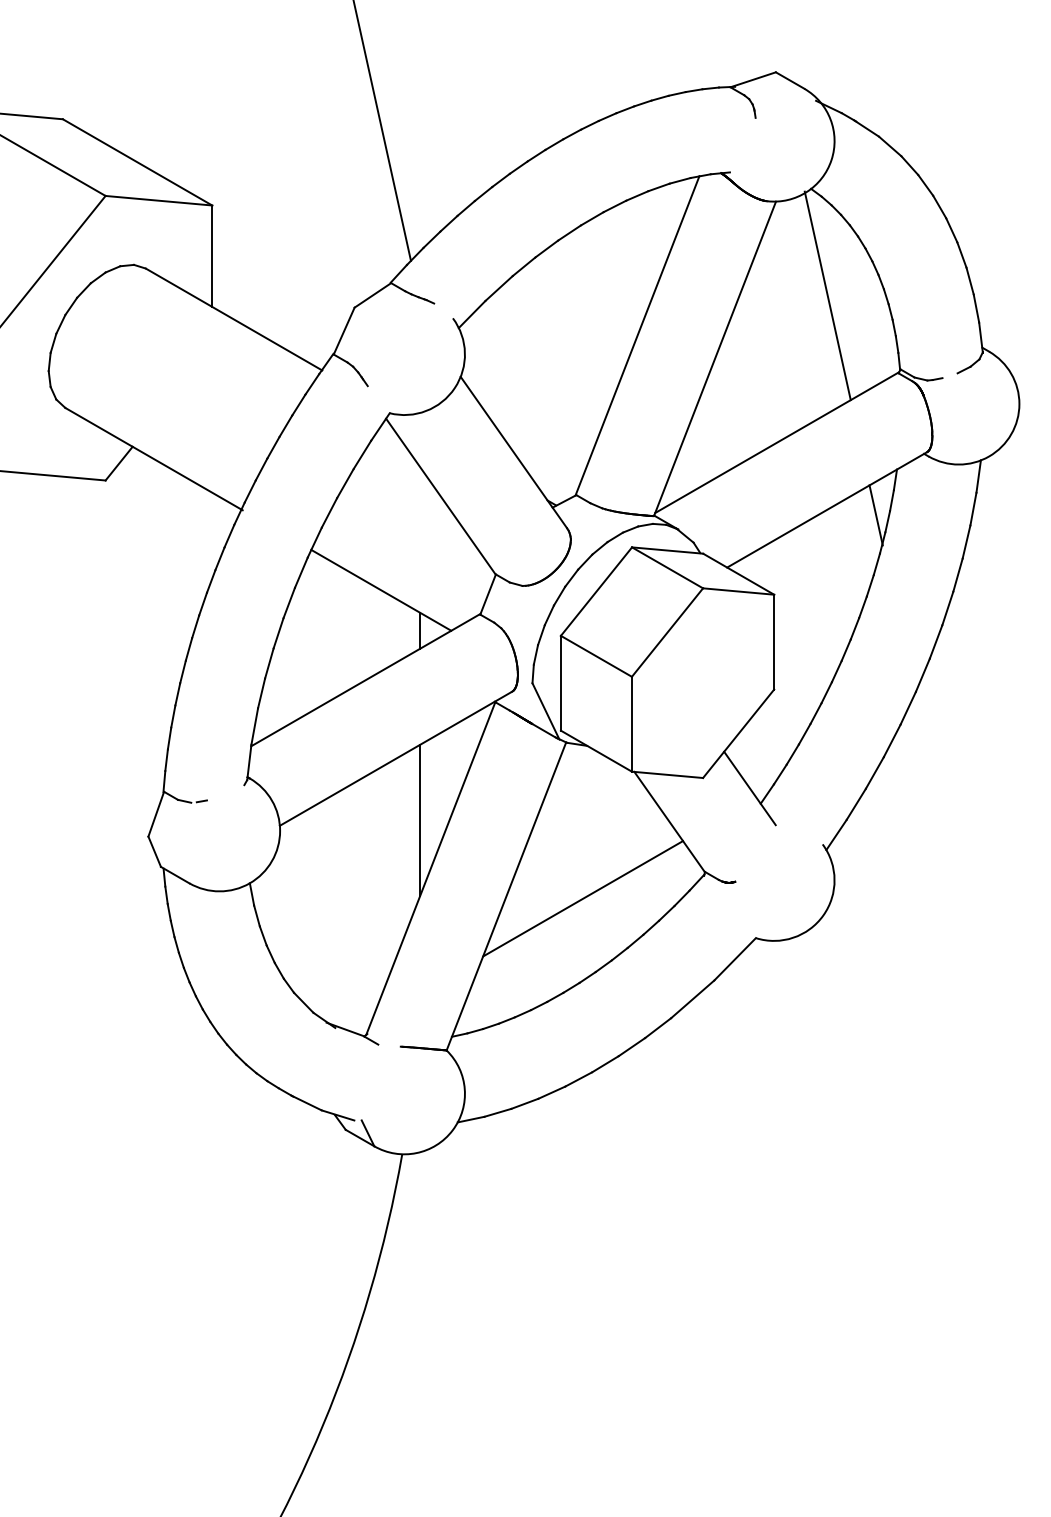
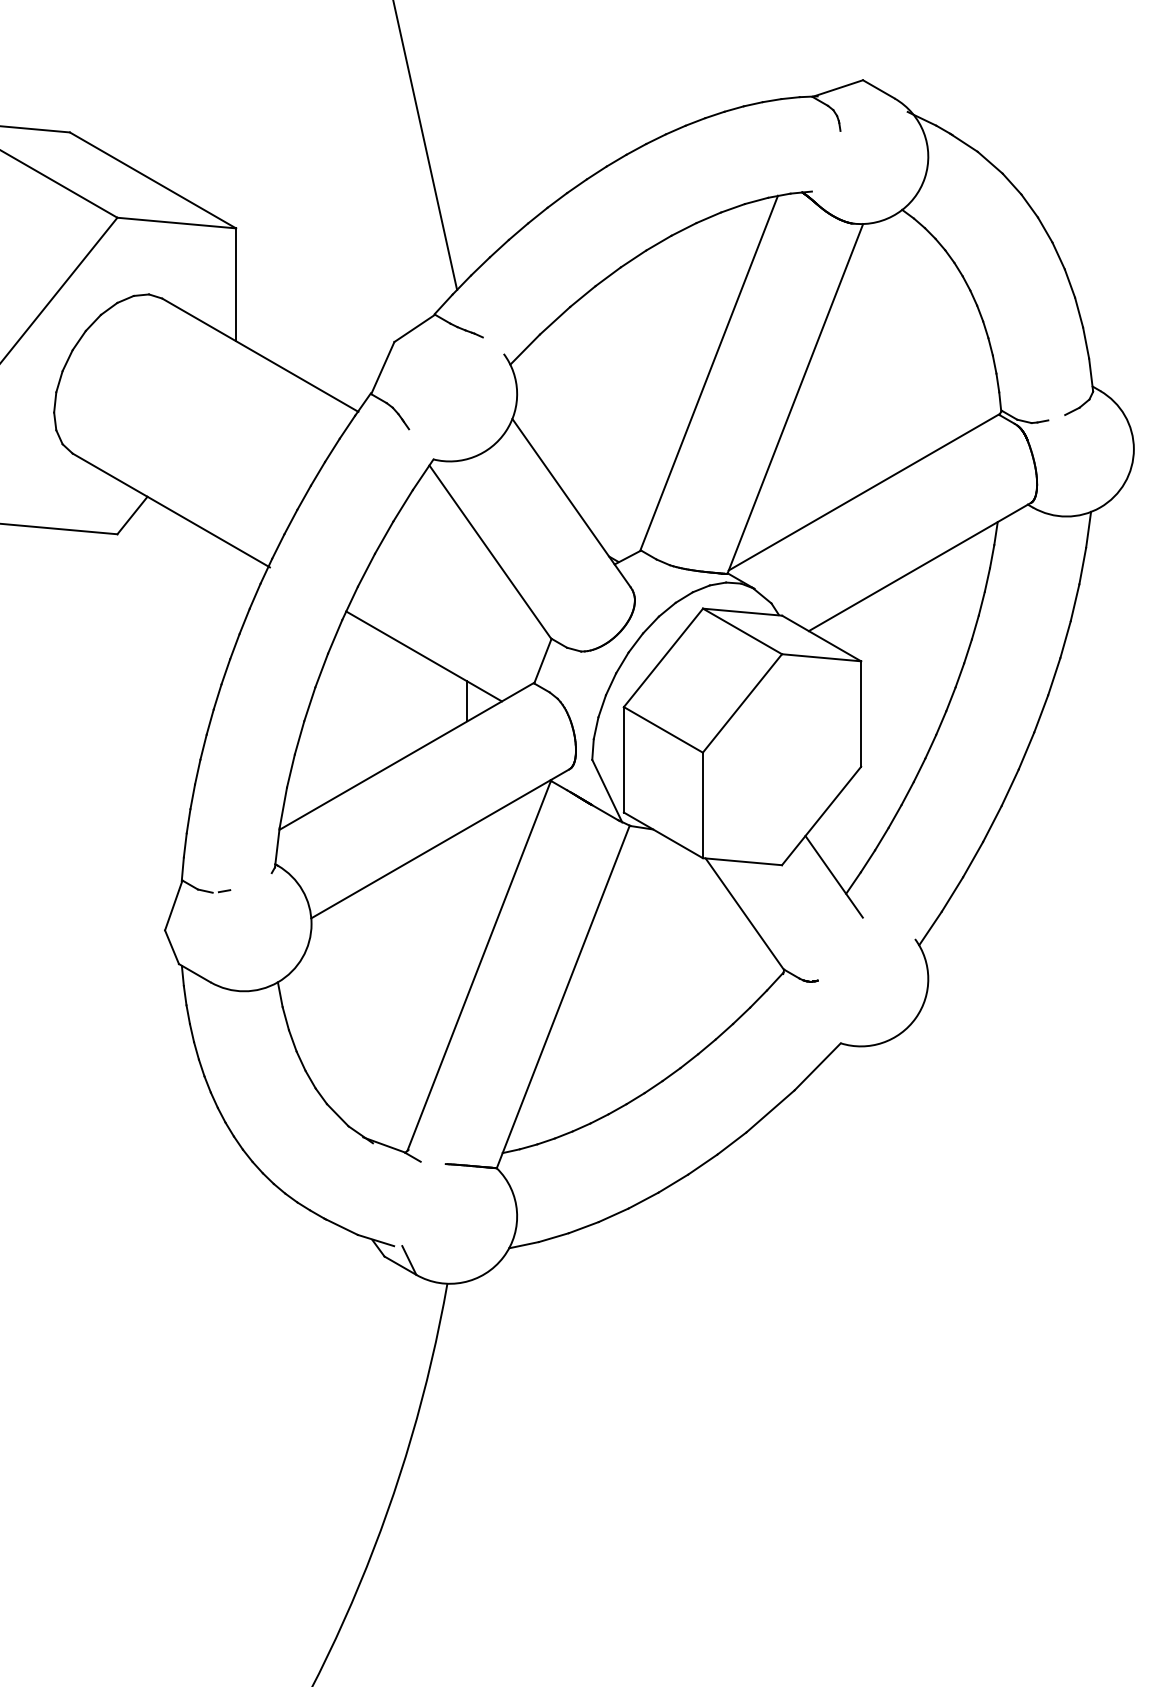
line: (827, 295) -> (920, 328), removed
line: (876, 514) -> (974, 572), removed
line: (420, 820) -> (467, 912), removed
line: (583, 898) -> (648, 999), removed

